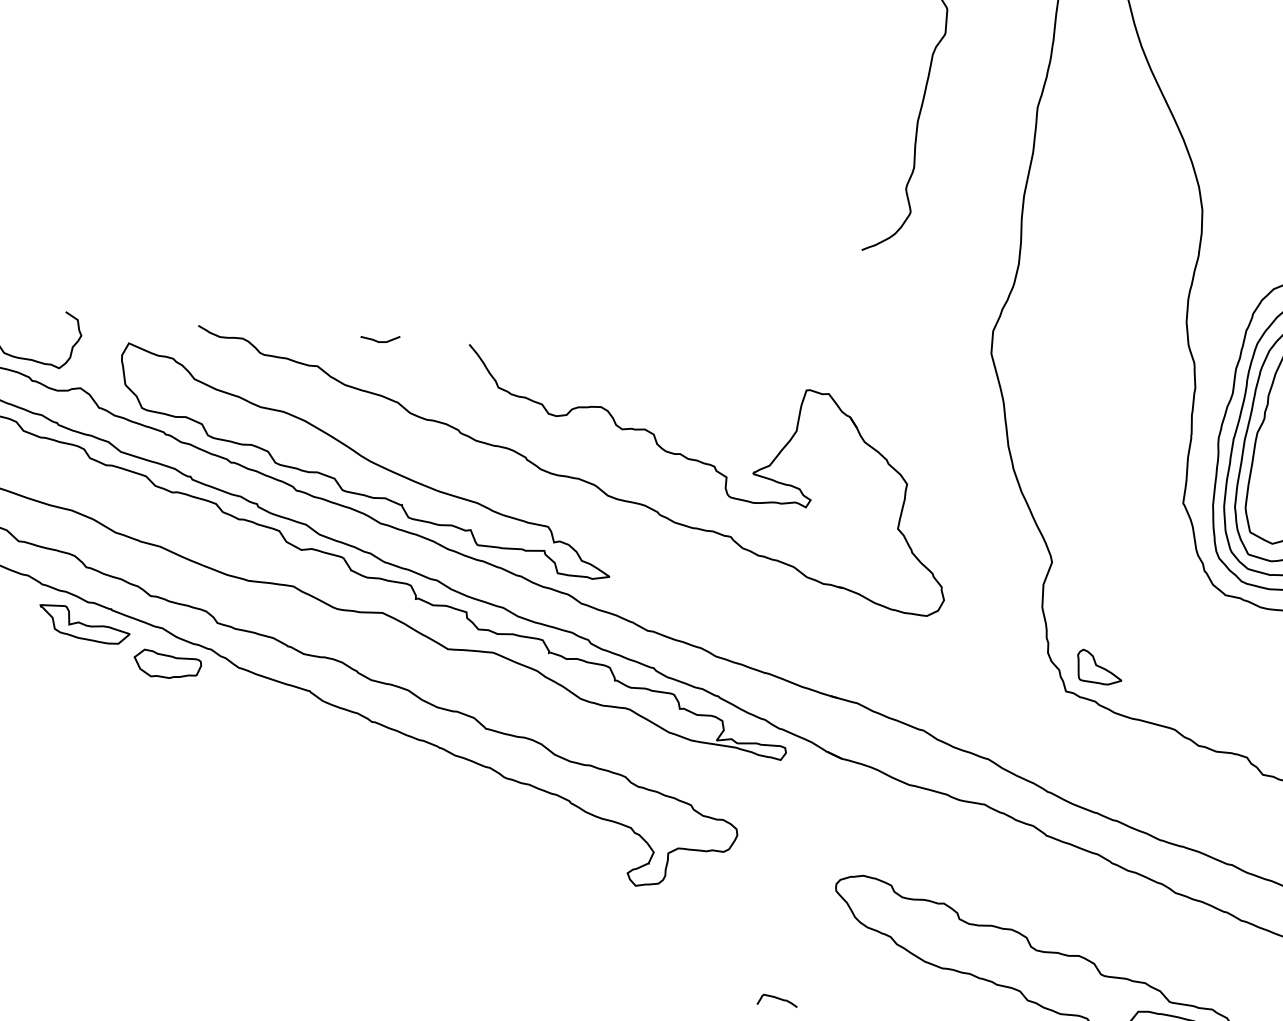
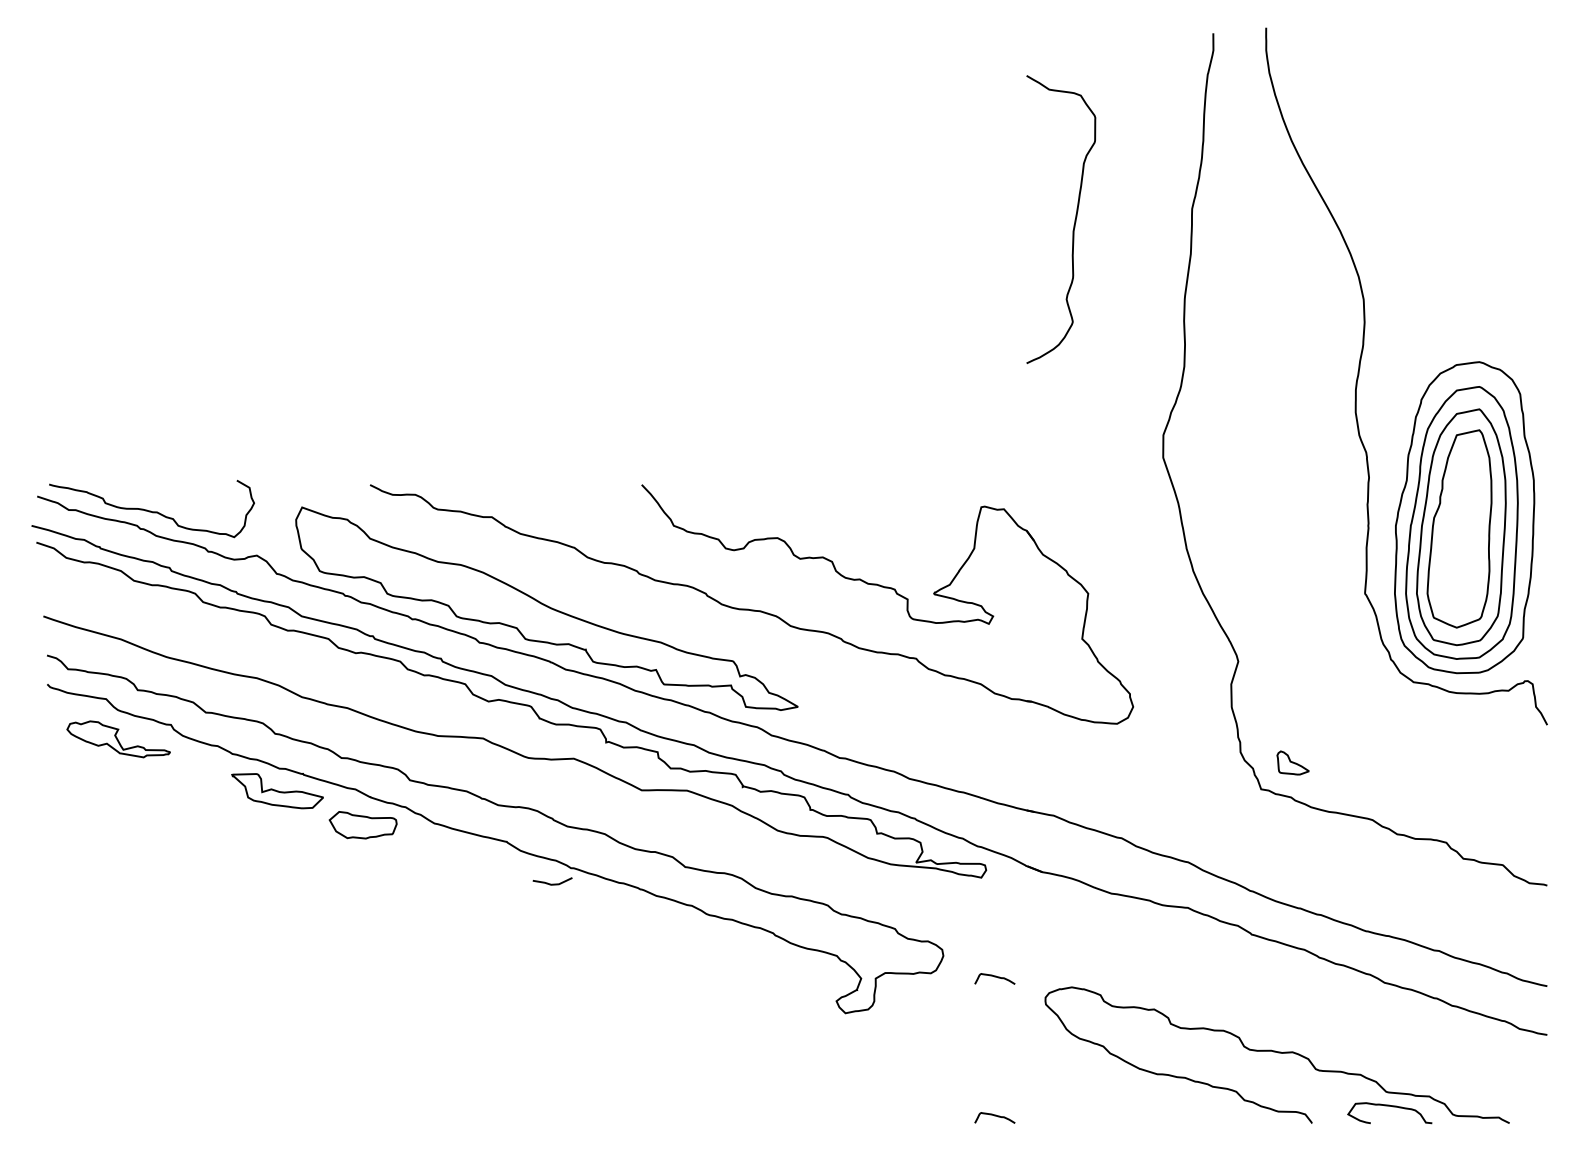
line: (380, 340) -> (552, 883), moved
part: (1099, 666) -> (1292, 762), size x0.7
curve: (786, 860) -> (994, 977), added

